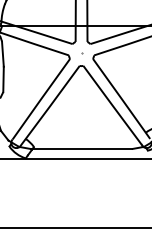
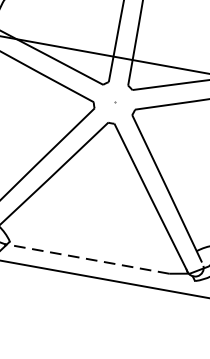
line: (81, 149) -> (86, 259), solid -> dashed

